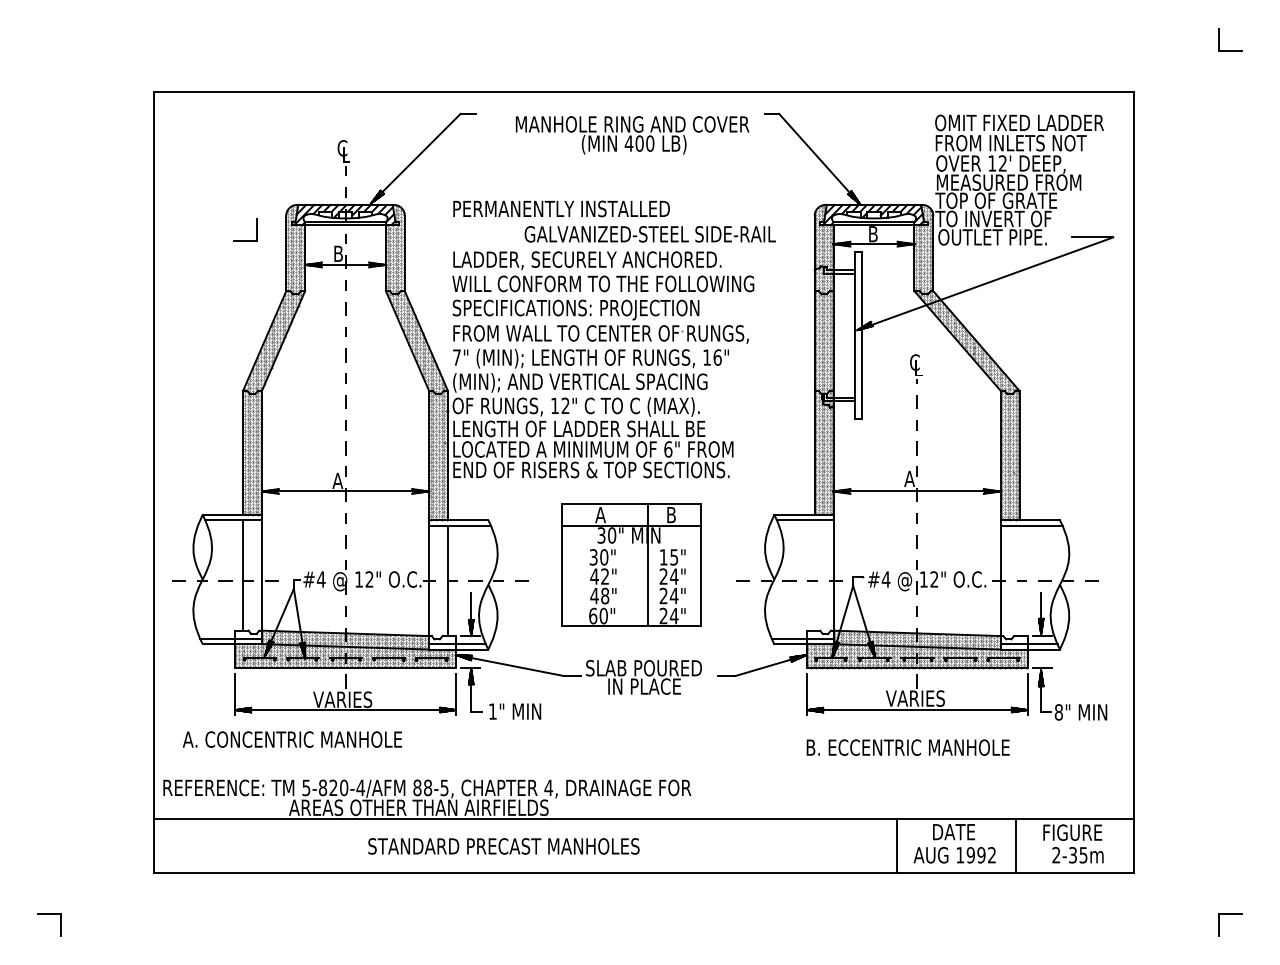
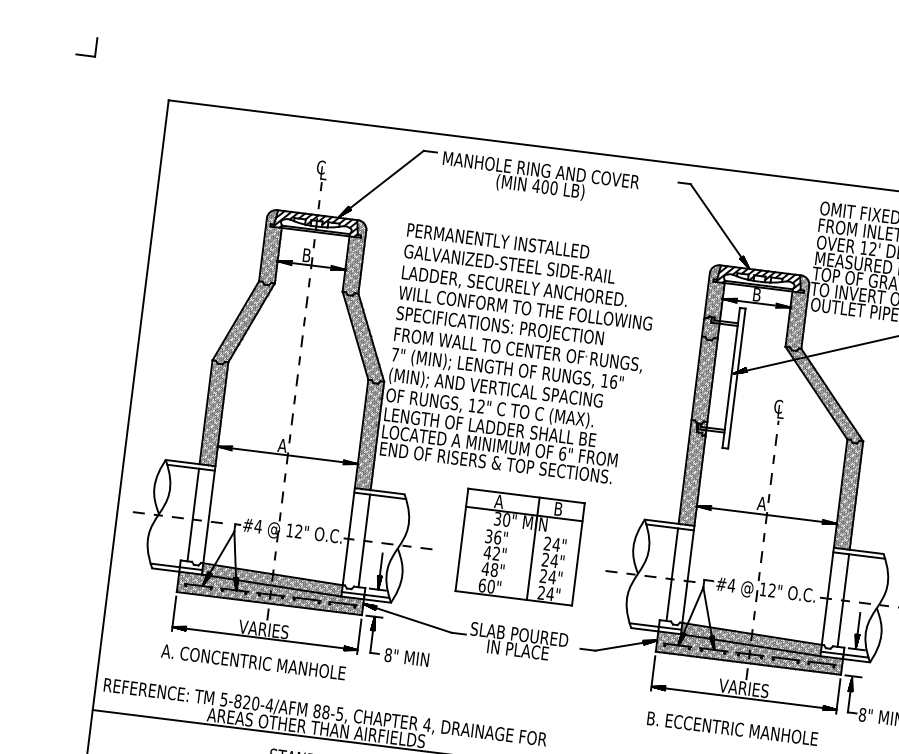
text: (632, 135) -> (540, 179), moved
part: (256, 229) -> (96, 46), moved
text: (649, 234) -> (509, 264), moved
text: (604, 557) -> (497, 537), 30" -> 36"
text: (668, 557) -> (551, 544), 15" -> 24"
line: (814, 575) -> (672, 574), added
line: (1019, 580) -> (843, 600), added
text: (492, 711) -> (388, 655), 1" -> 8"
text: (291, 739) -> (252, 662), moved

